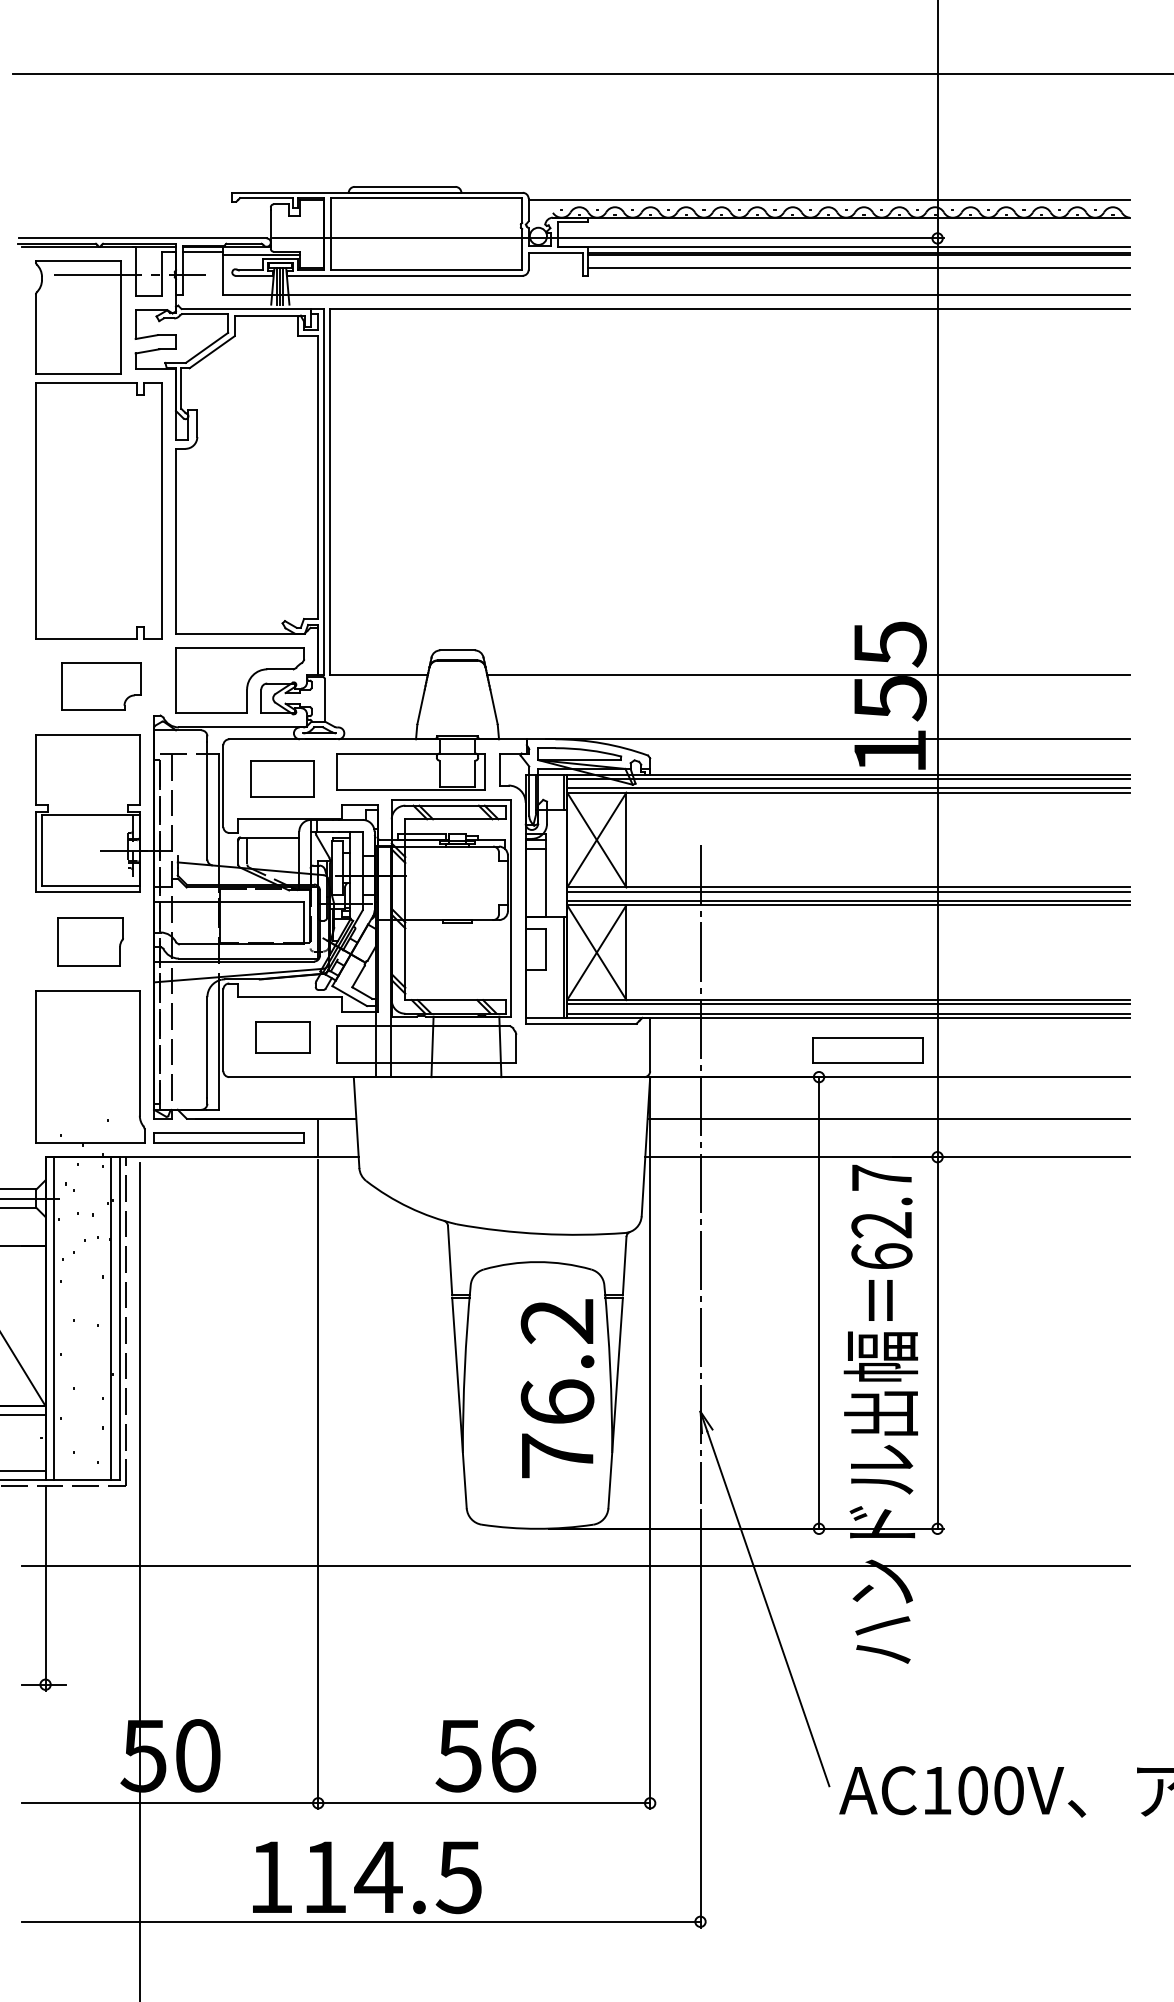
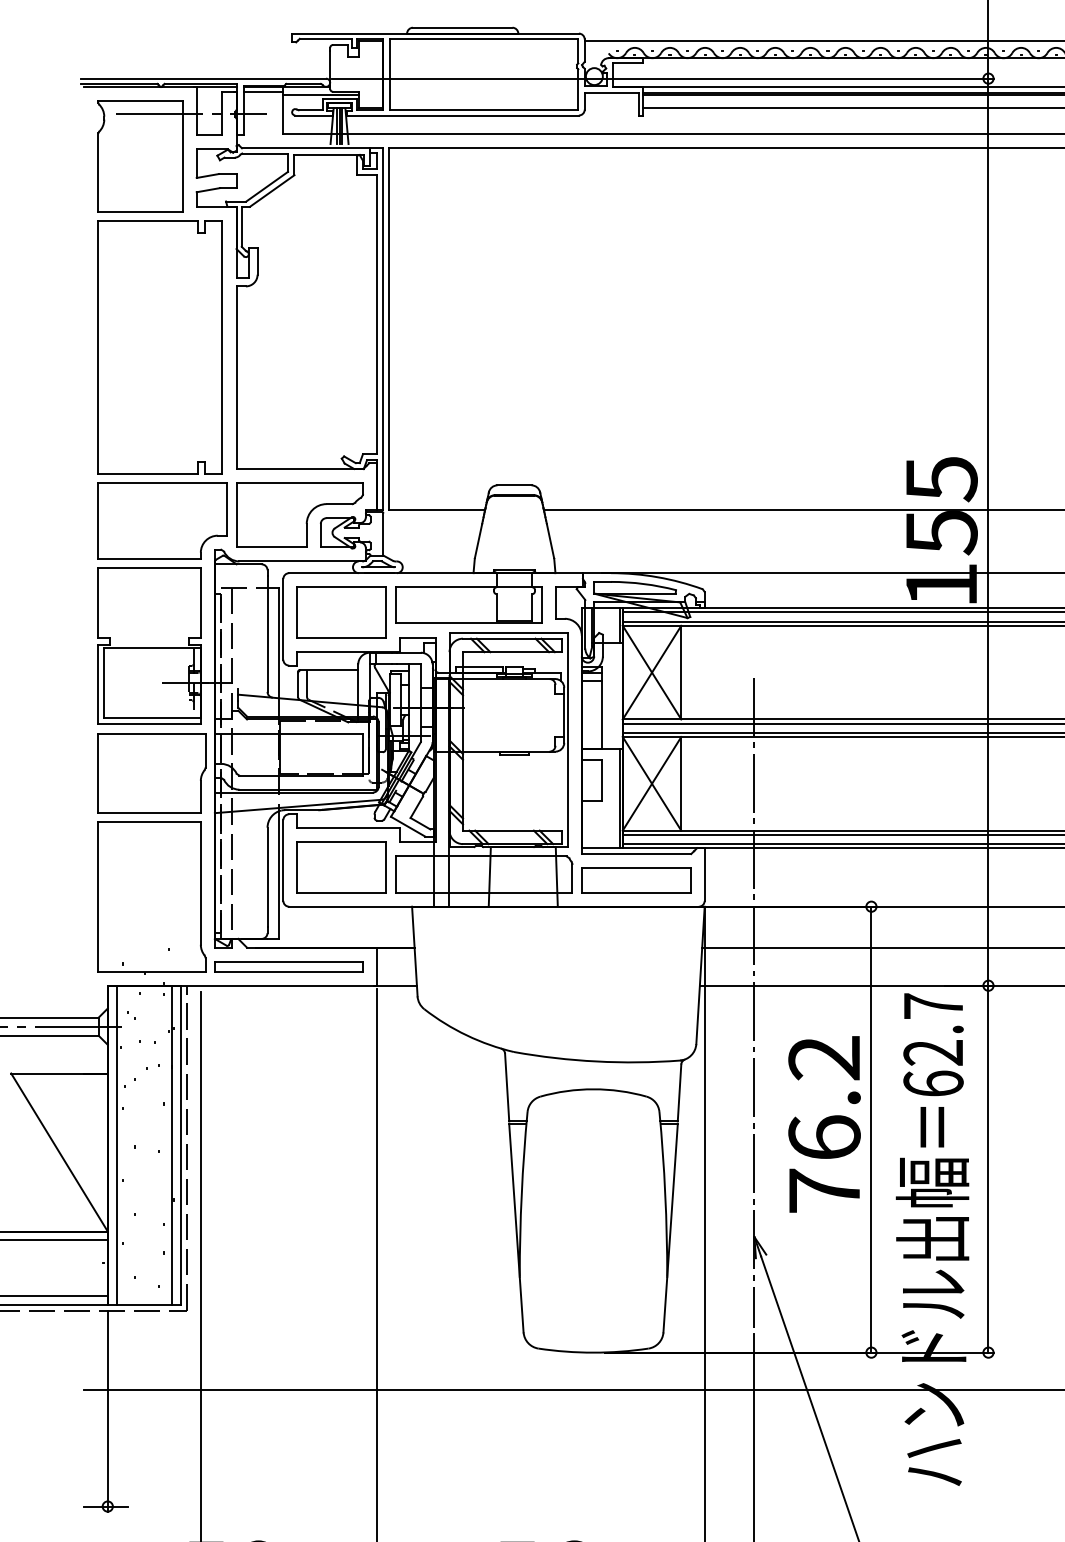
part: (101, 686) -> (162, 521), size x1.67
part: (282, 779) -> (341, 612), size x1.43
part: (90, 941) -> (152, 772), size x1.67
part: (282, 1036) -> (341, 866), size x1.67
part: (867, 1050) -> (635, 880), moved
text: (557, 1388) -> (824, 1124), moved

